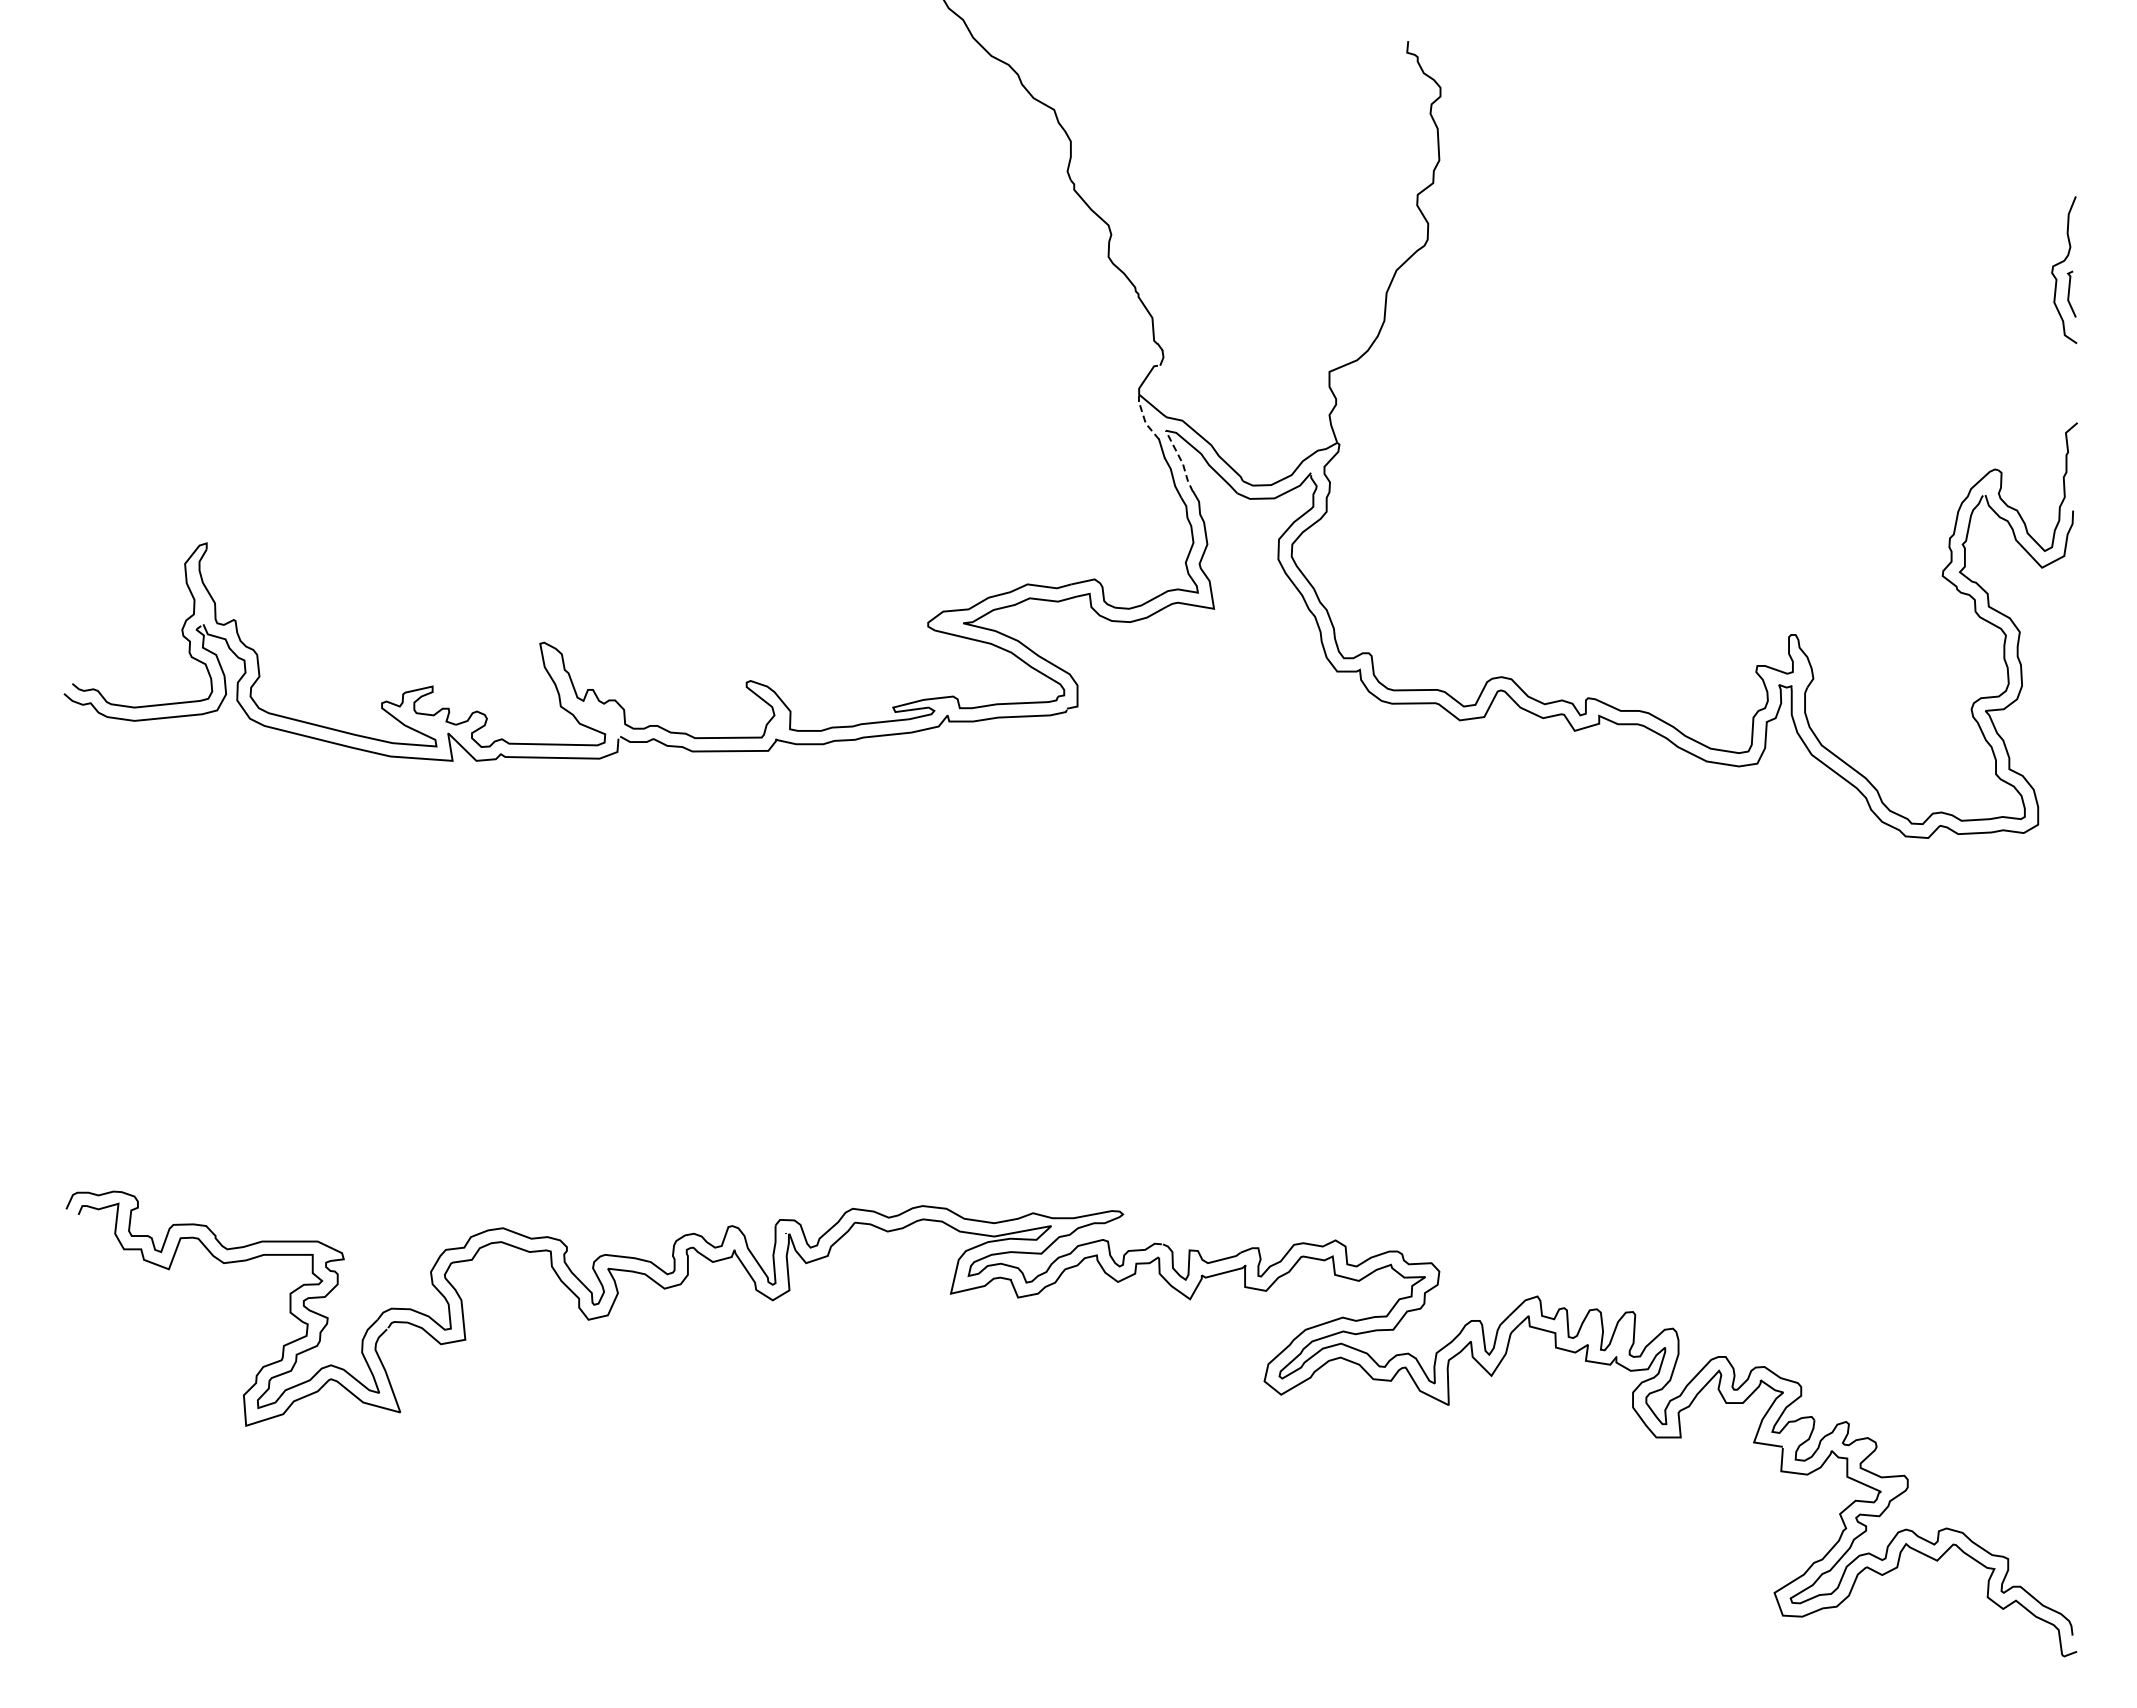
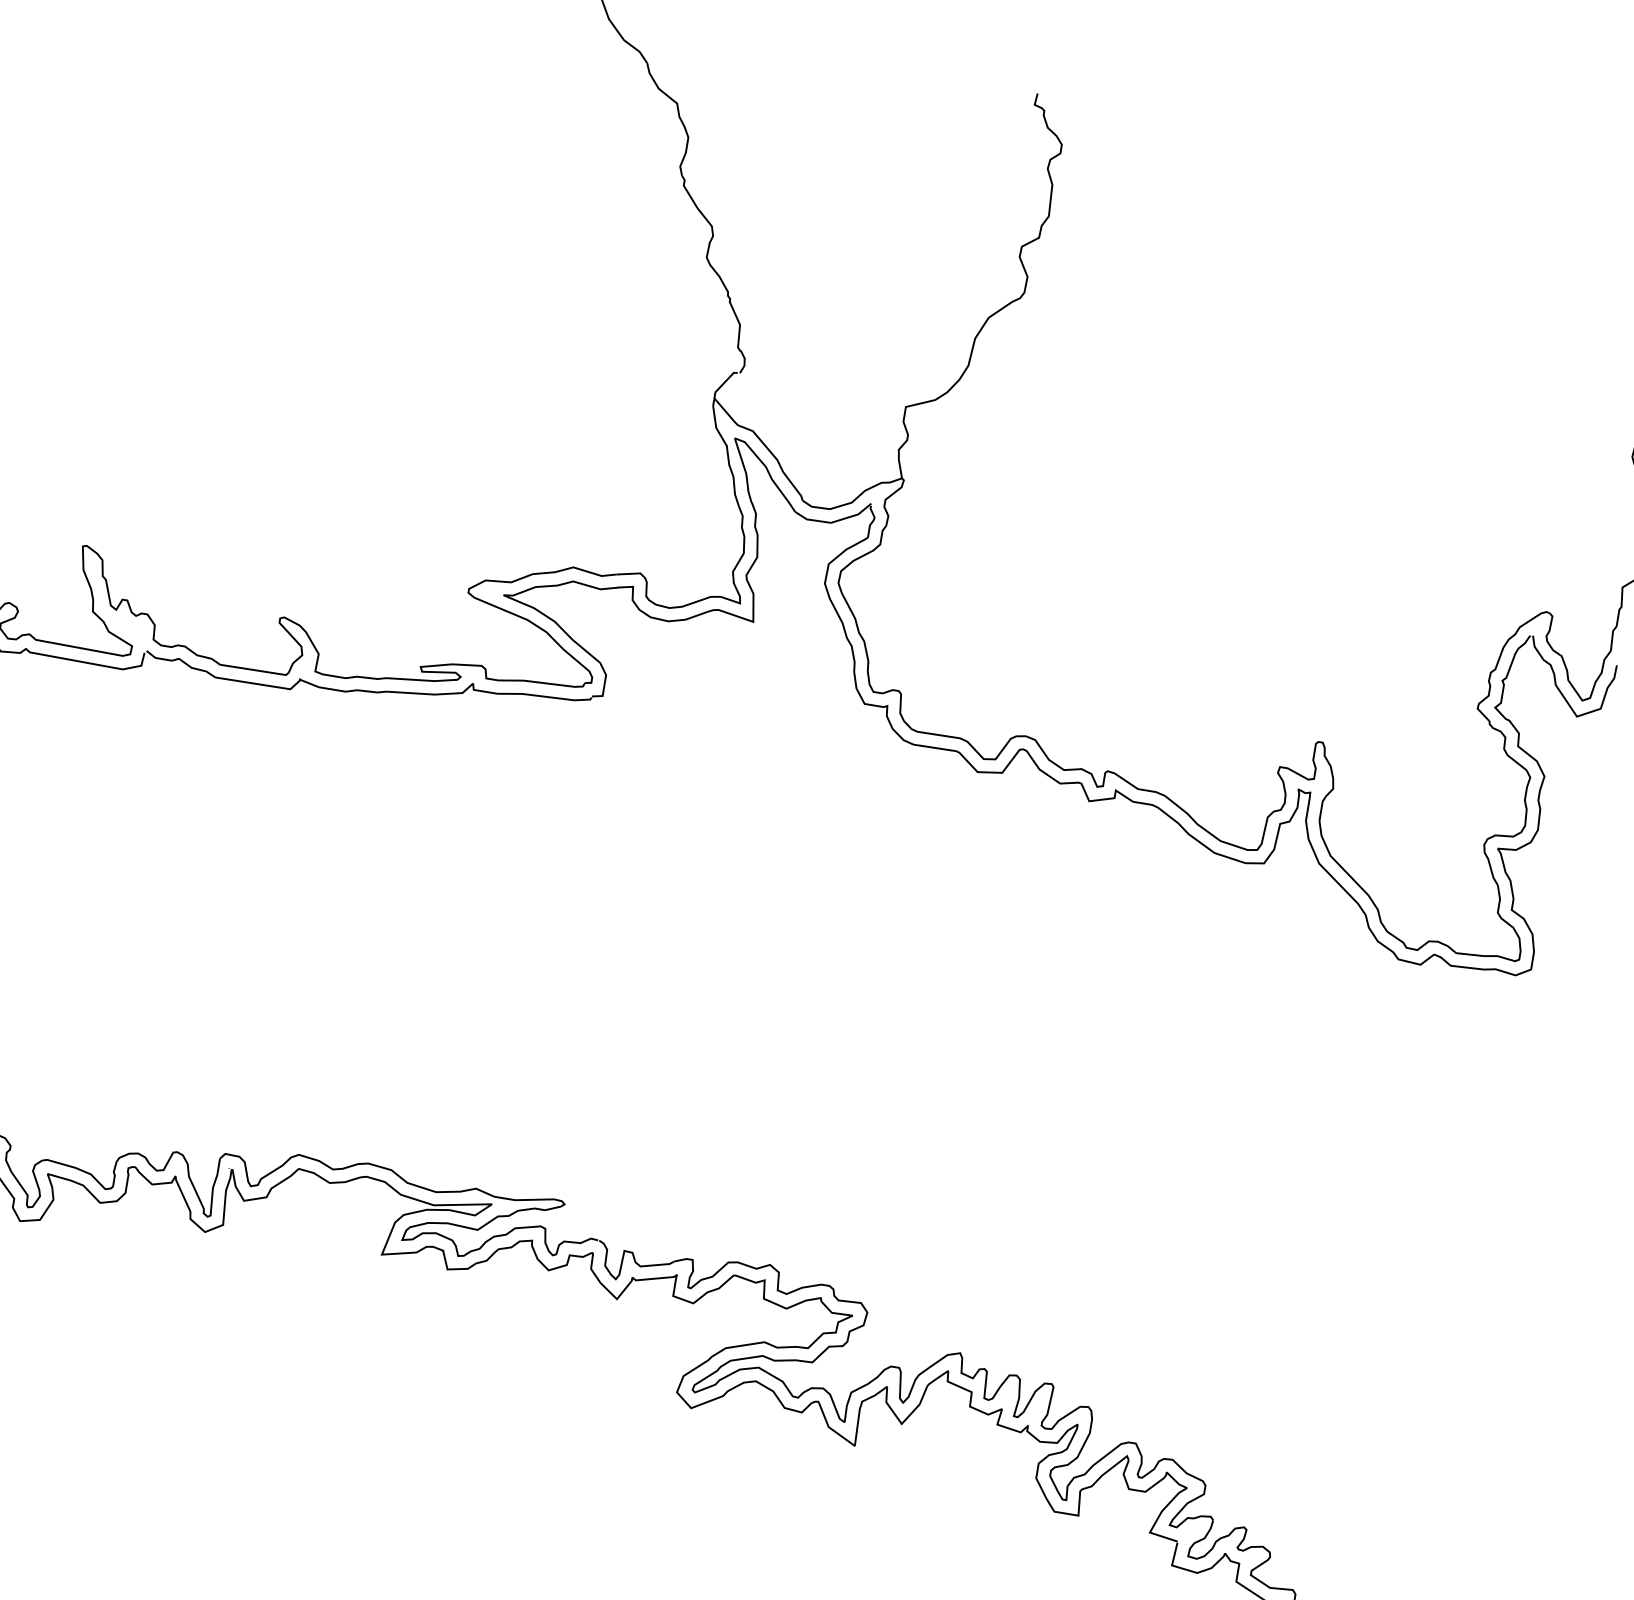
line: (1145, 422) -> (716, 426), dashed -> solid
line: (1181, 461) -> (745, 471), dashed -> solid

